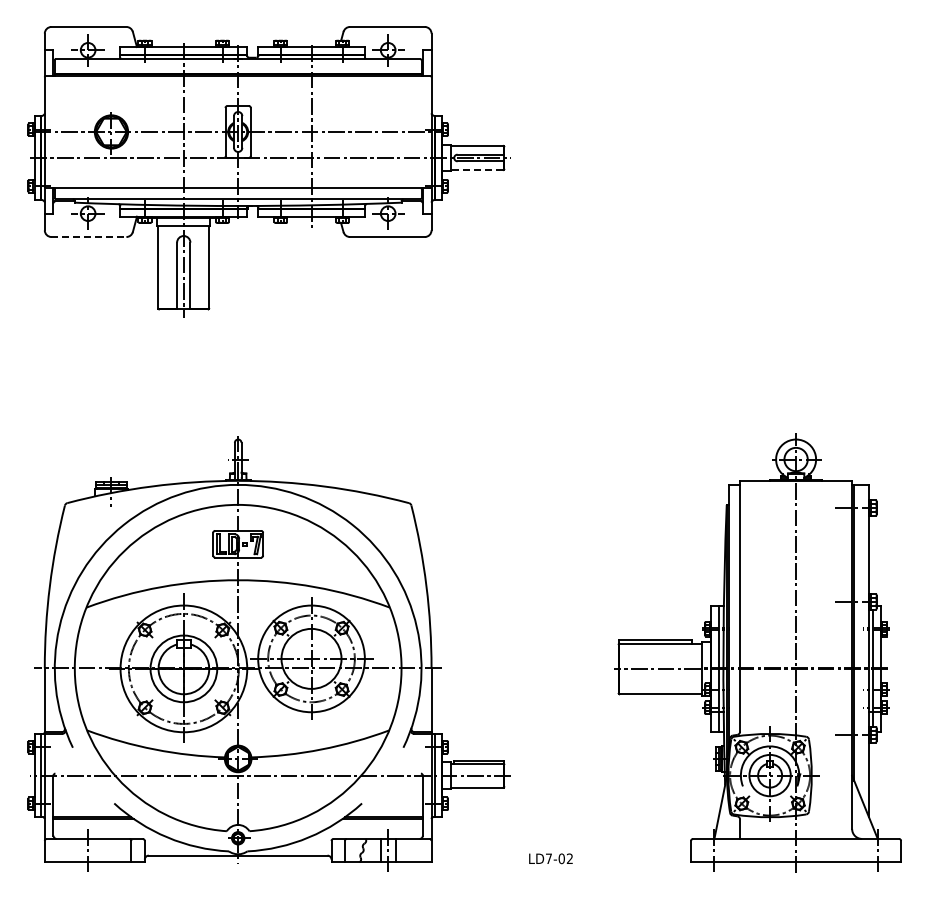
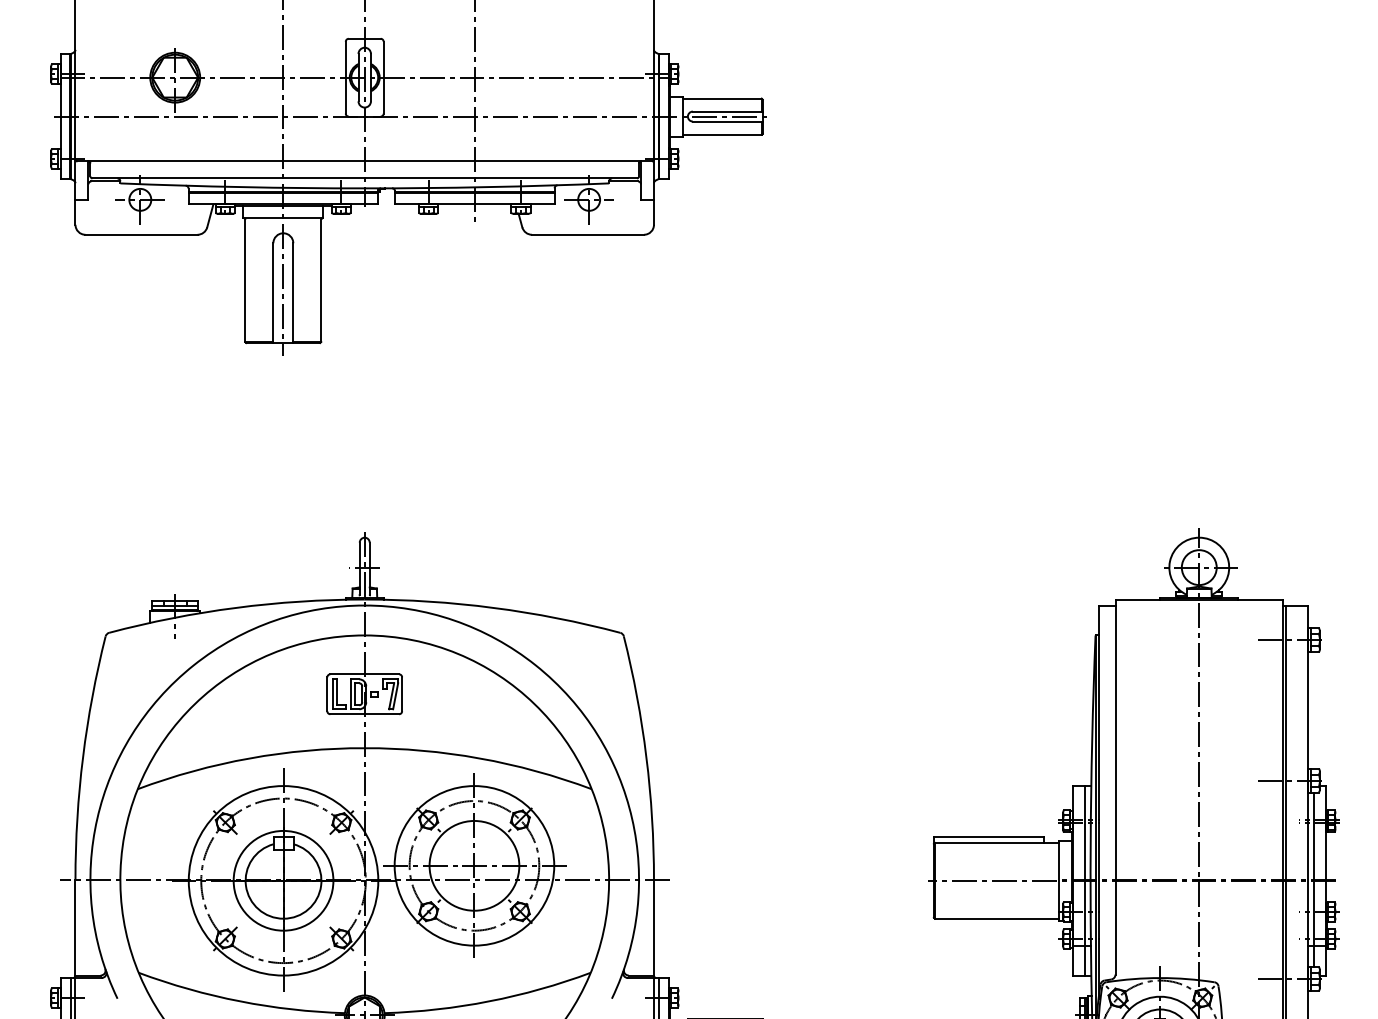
line: (478, 170) -> (724, 135), dashed -> solid
line: (89, 237) -> (142, 235), dashed -> solid

